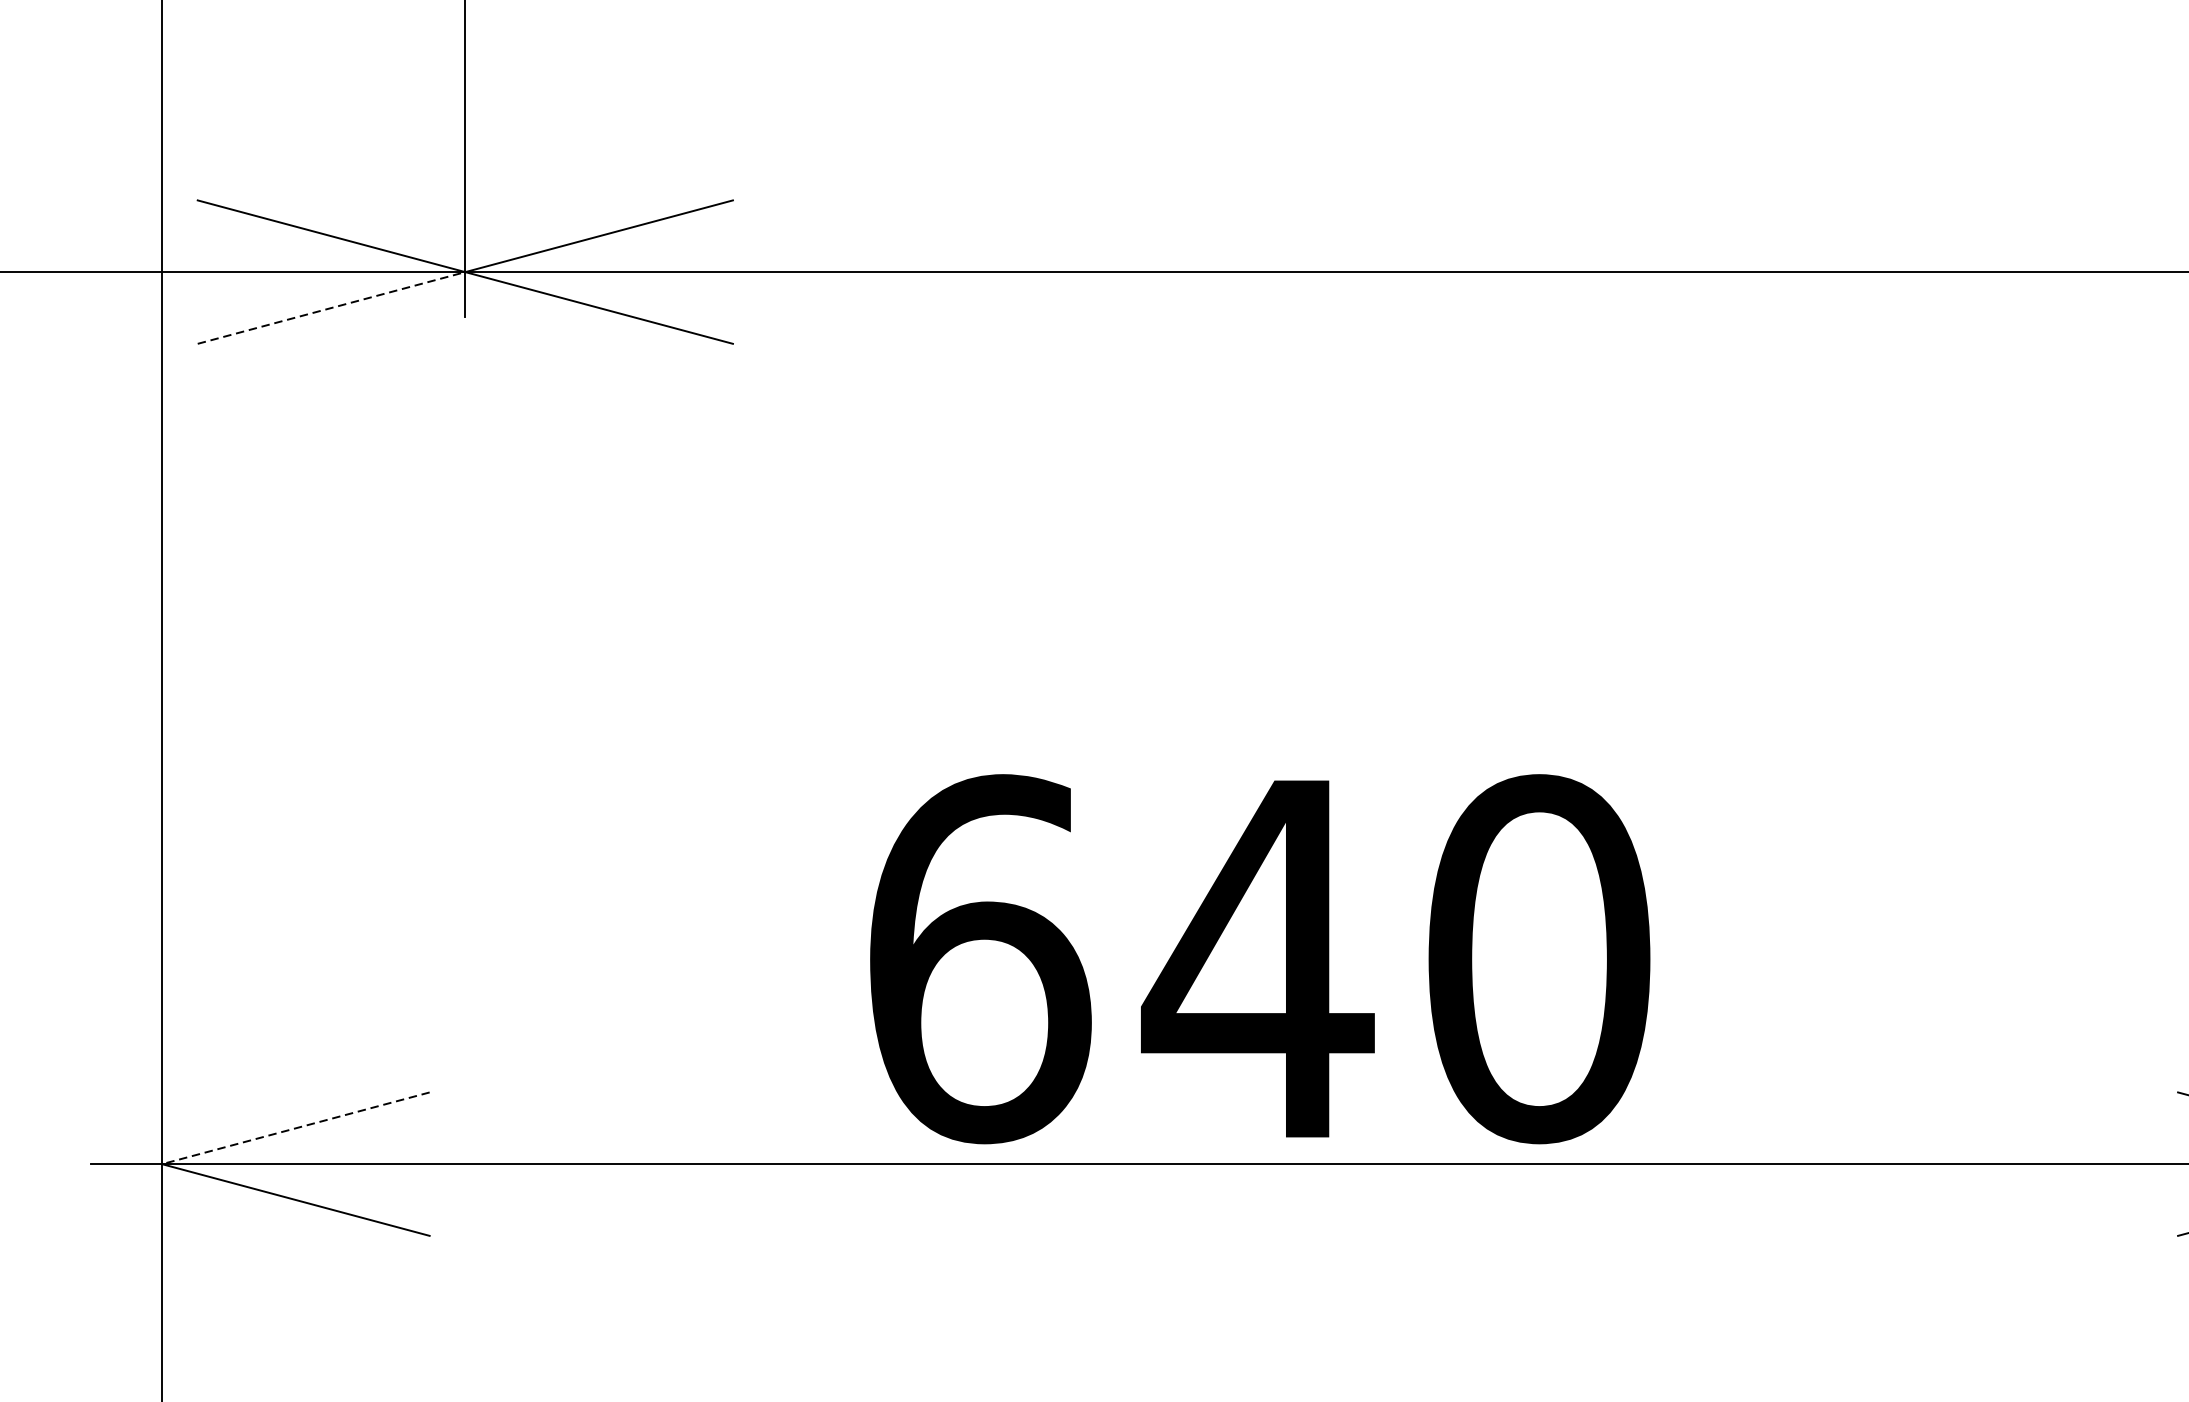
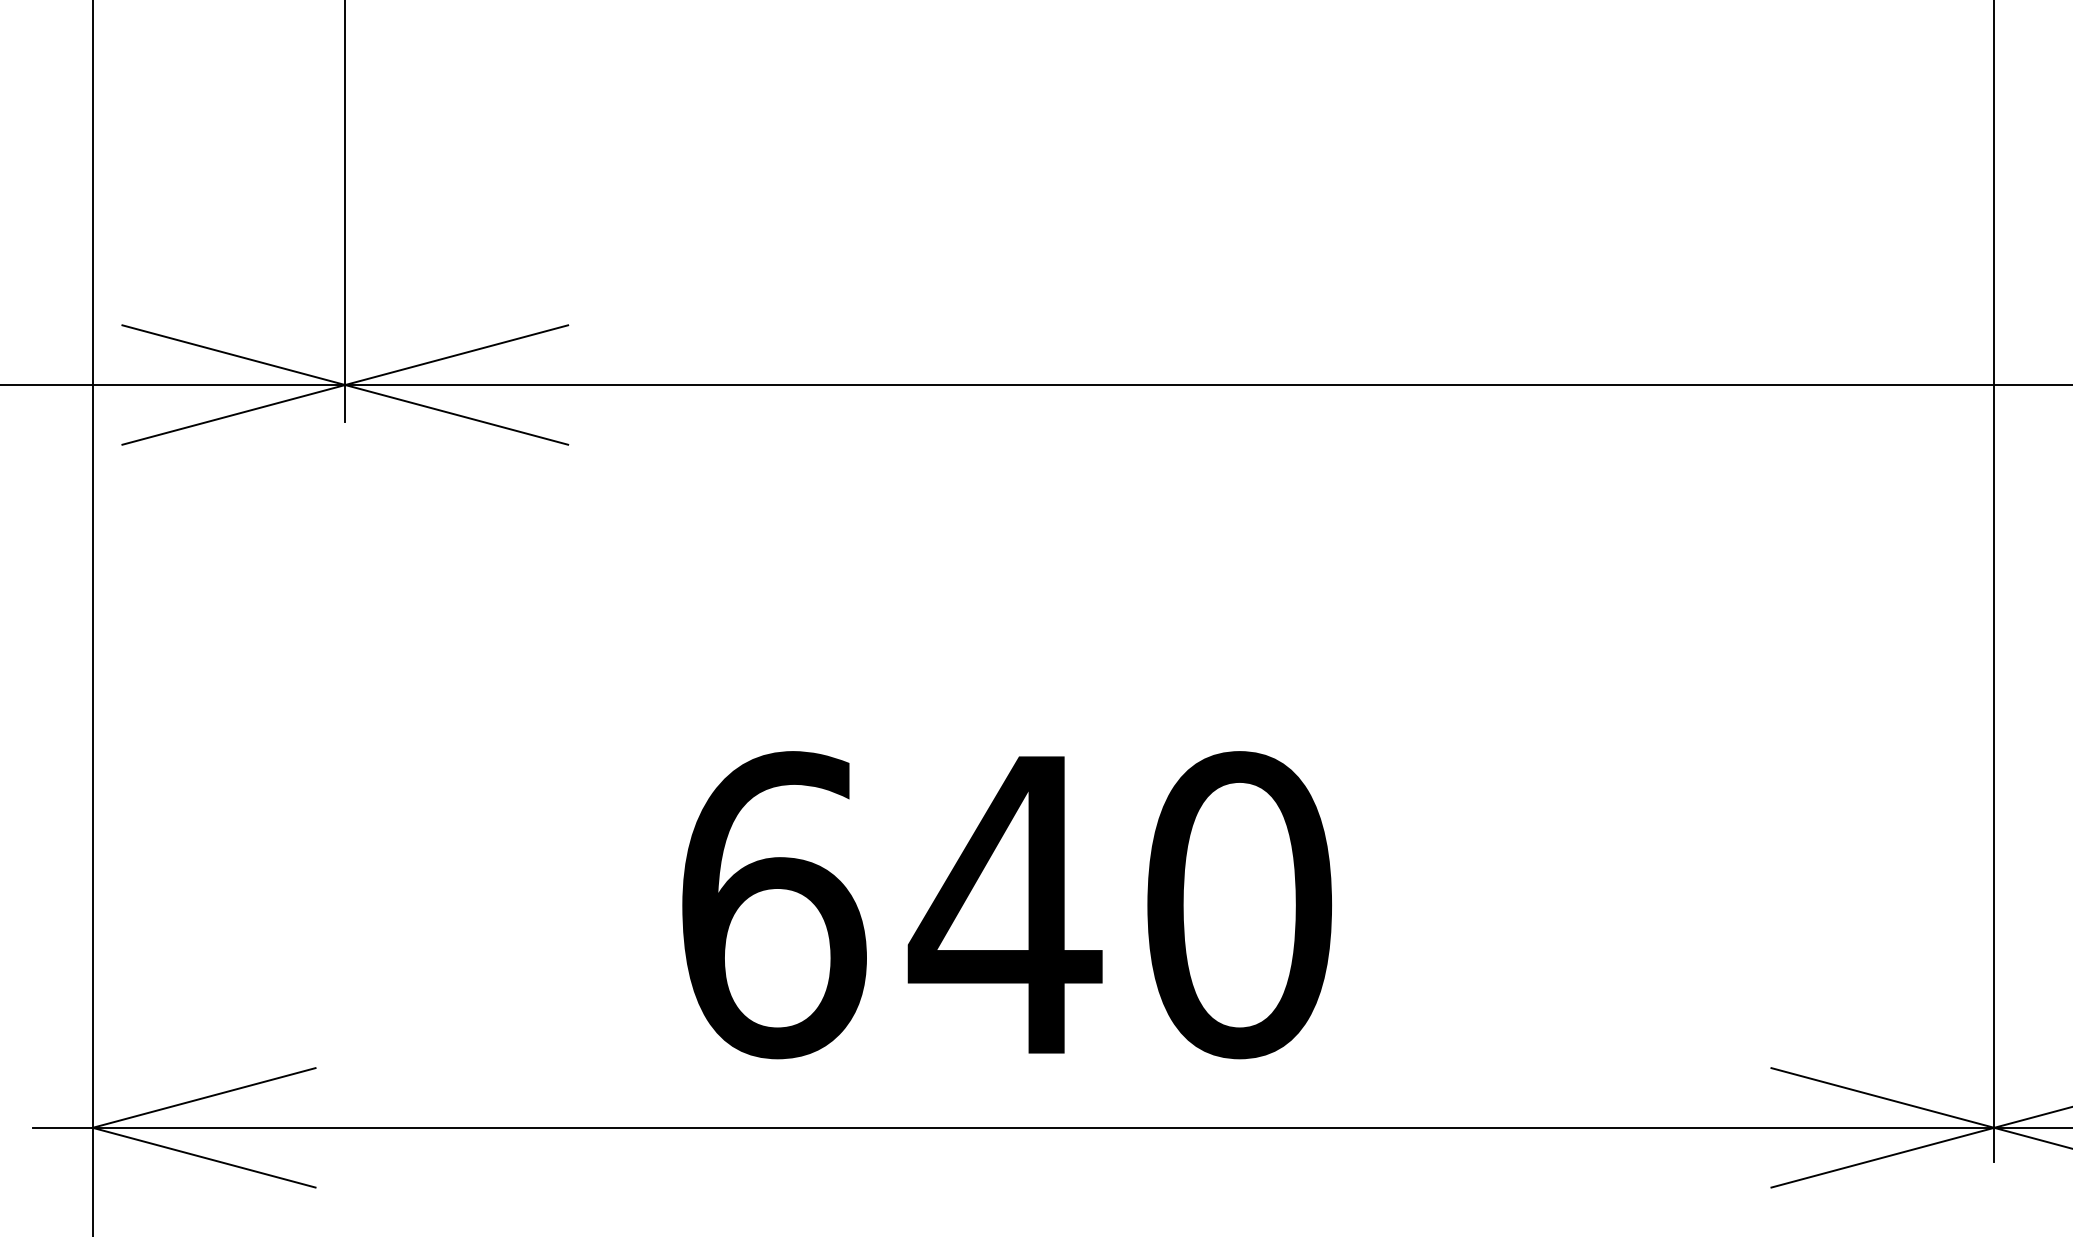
line: (332, 307) -> (234, 414), dashed -> solid
text: (1259, 959) -> (1006, 905), moved
line: (295, 1128) -> (203, 1098), dashed -> solid

